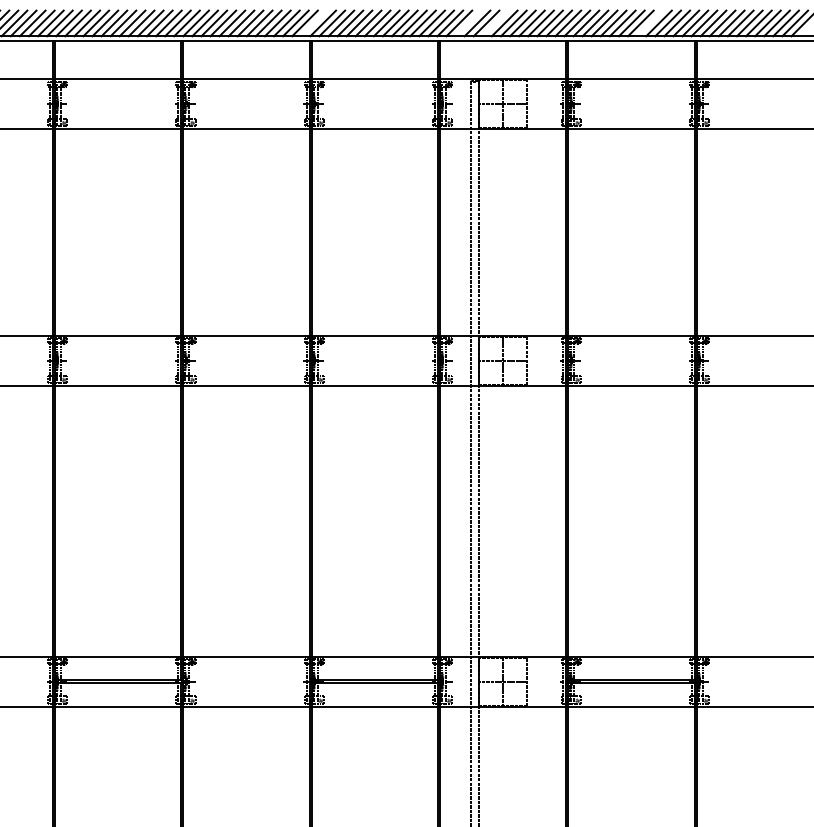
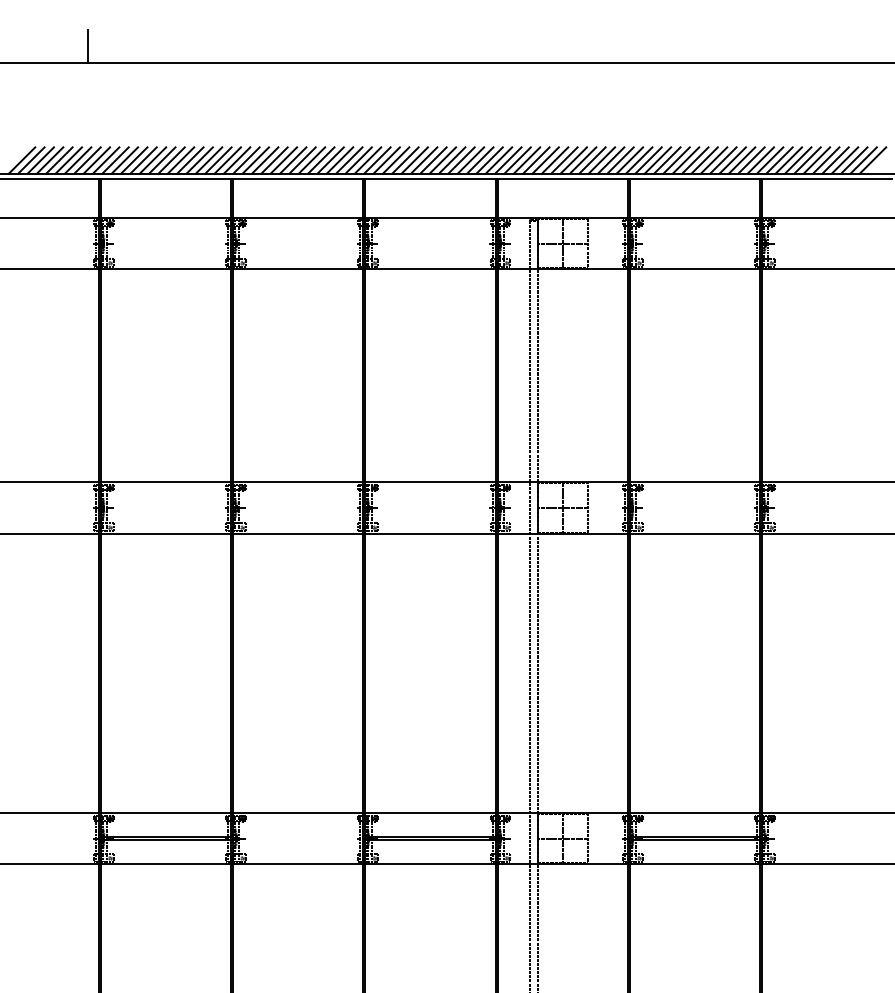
line: (313, 23) -> (367, 160), added
line: (467, 23) -> (526, 160), added
line: (495, 23) -> (554, 160), added
line: (649, 23) -> (713, 160), added

